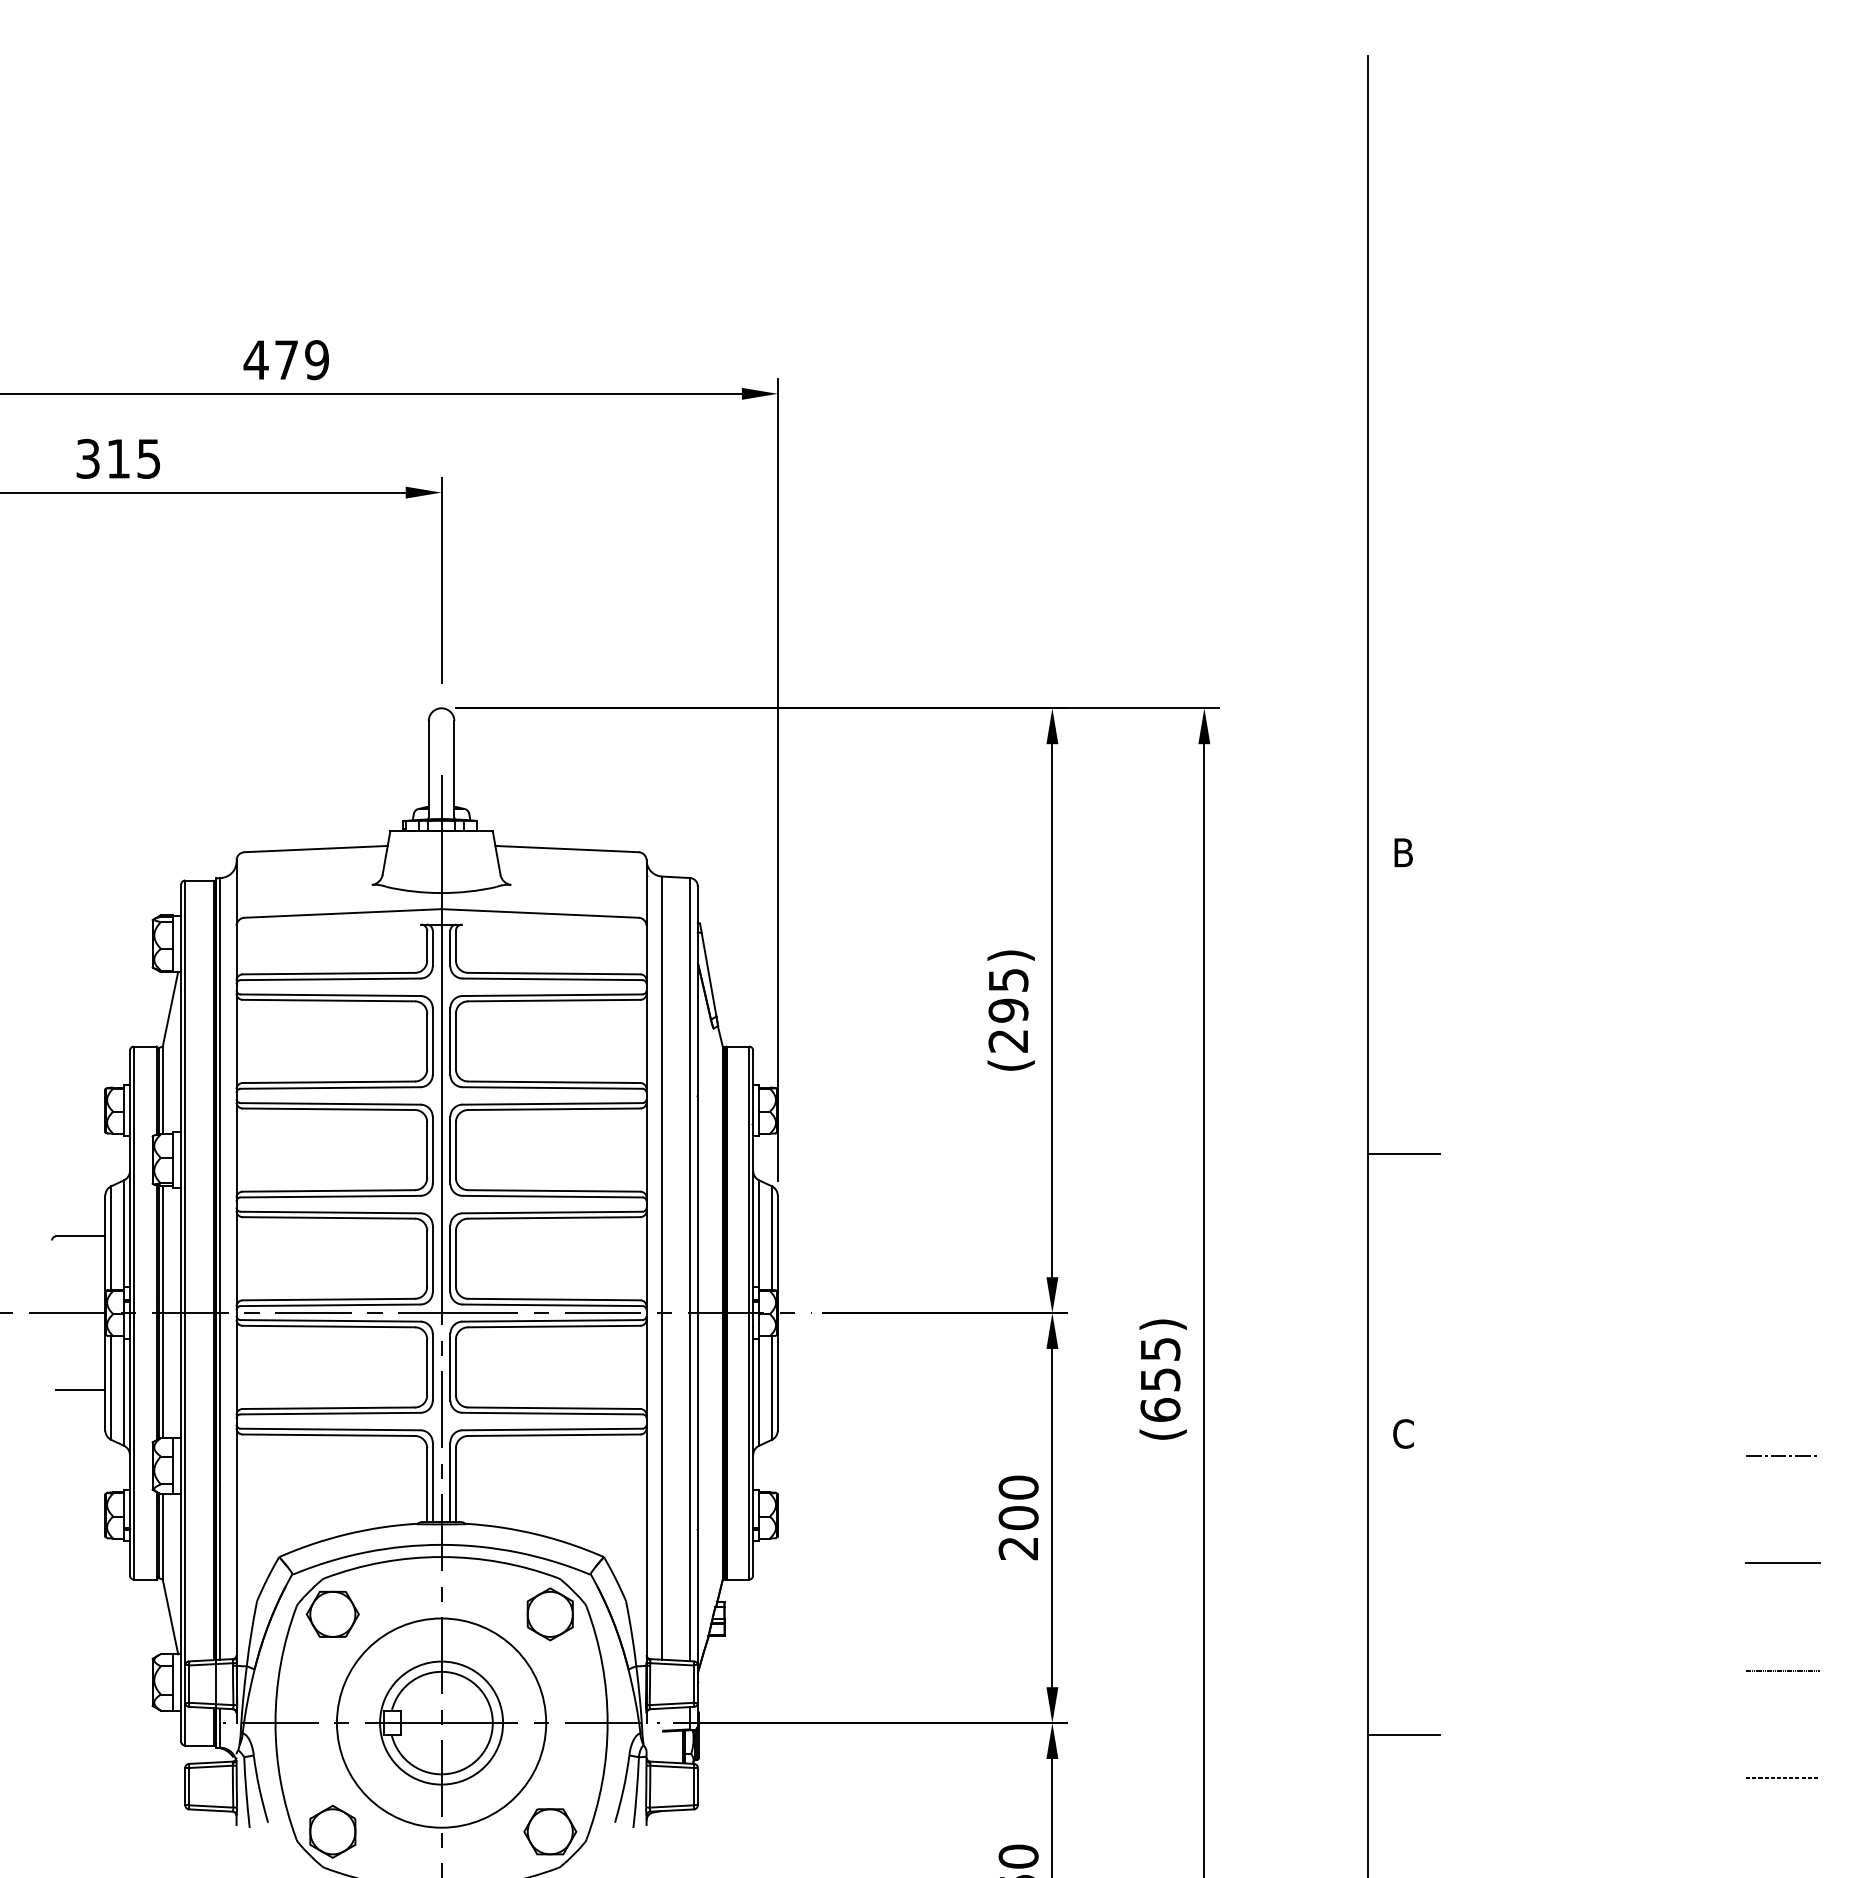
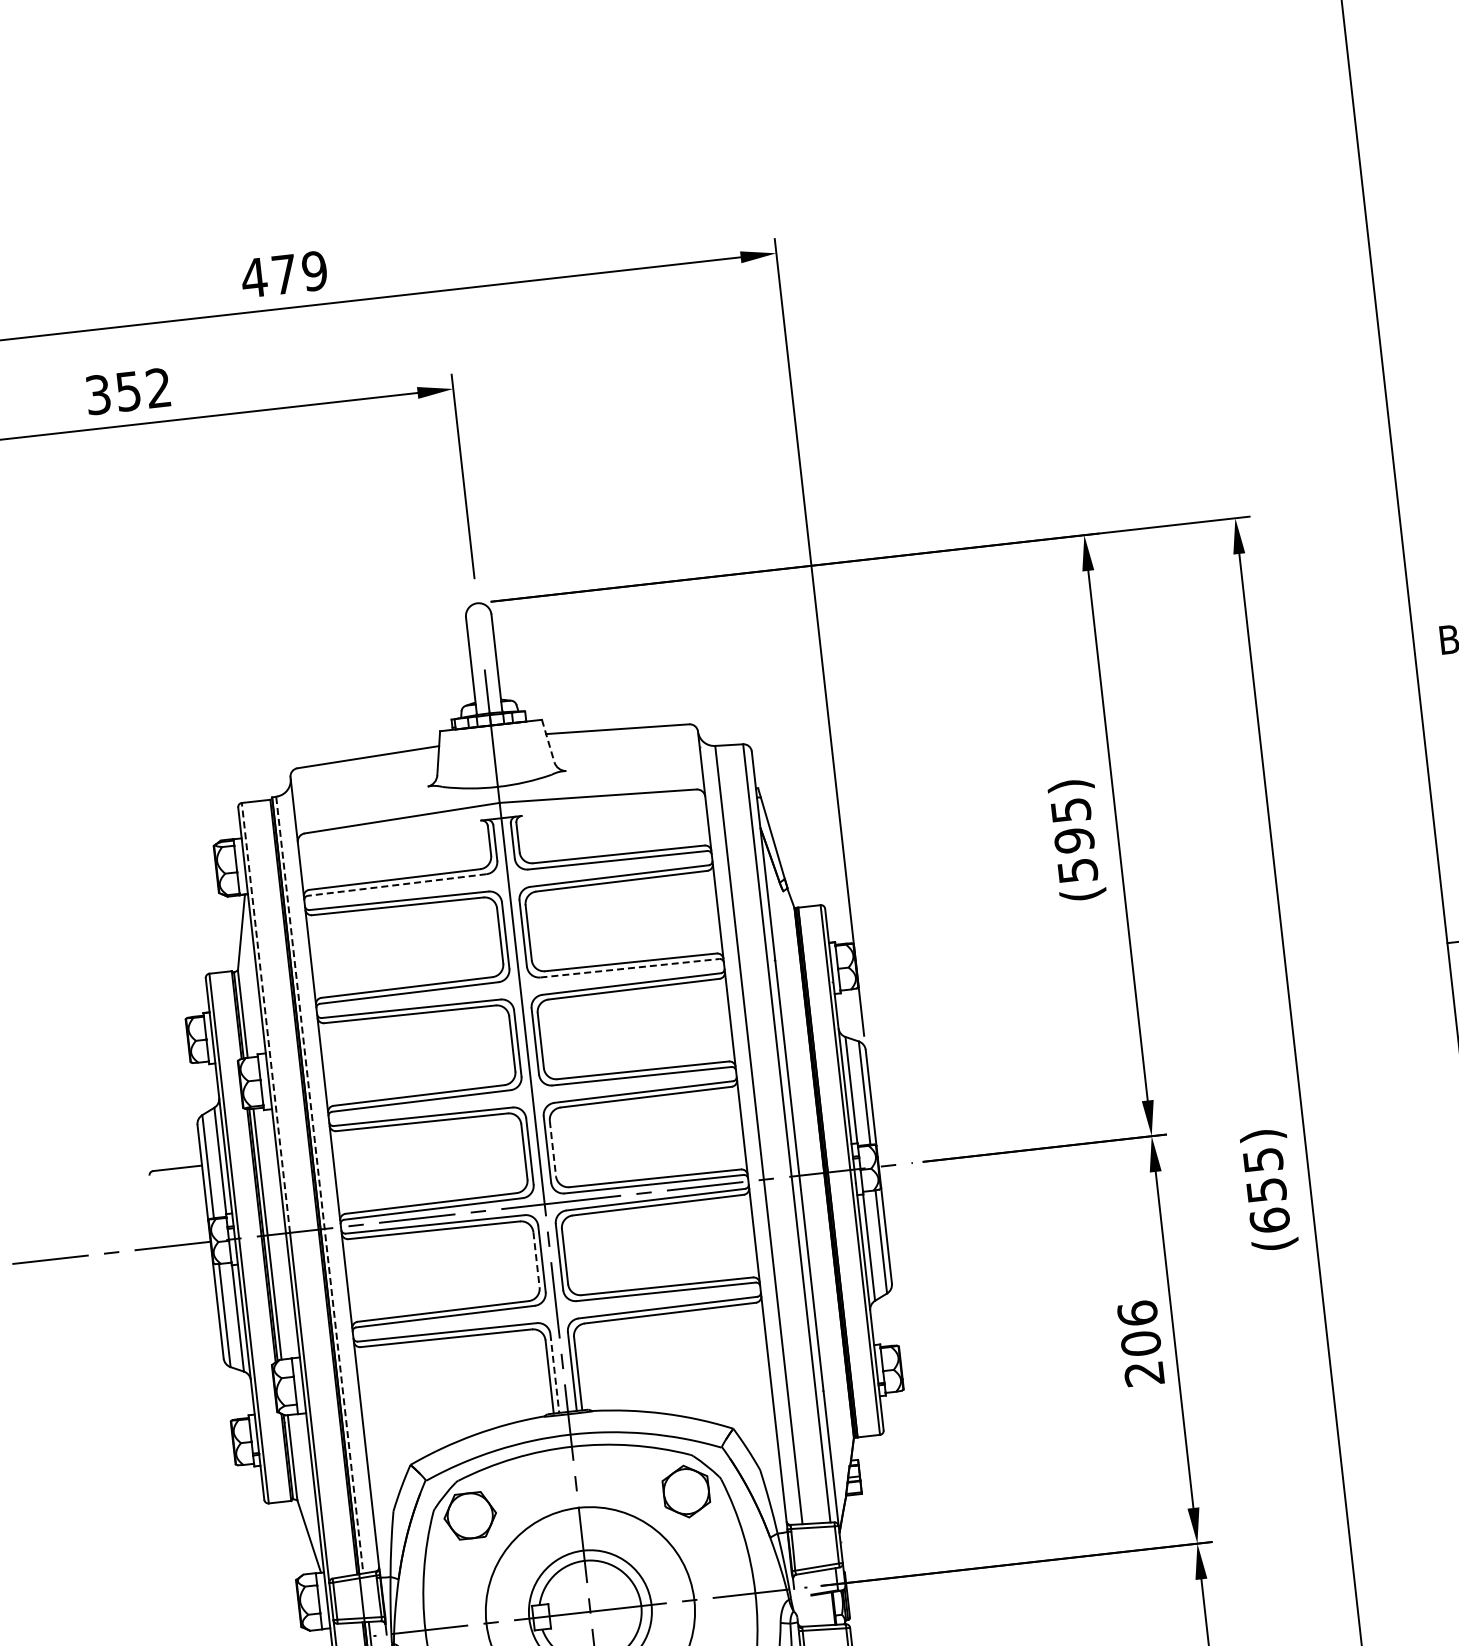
text: (133, 458) -> (143, 389), 315 -> 352
line: (496, 853) -> (548, 741), solid -> dashed
line: (330, 979) -> (397, 885), solid -> dashed
text: (1008, 1041) -> (1077, 871), (295) -> (595)
line: (552, 1087) -> (629, 967), solid -> dashed
line: (185, 1096) -> (266, 1017), solid -> dashed
line: (455, 1258) -> (552, 1148), solid -> dashed
line: (220, 1269) -> (320, 1185), solid -> dashed
line: (427, 1367) -> (536, 1259), solid -> dashed
line: (80, 1389) -> (194, 1320), removed
line: (432, 1482) -> (554, 1373), solid -> dashed
text: (1018, 1487) -> (1137, 1313), 200 -> 206

